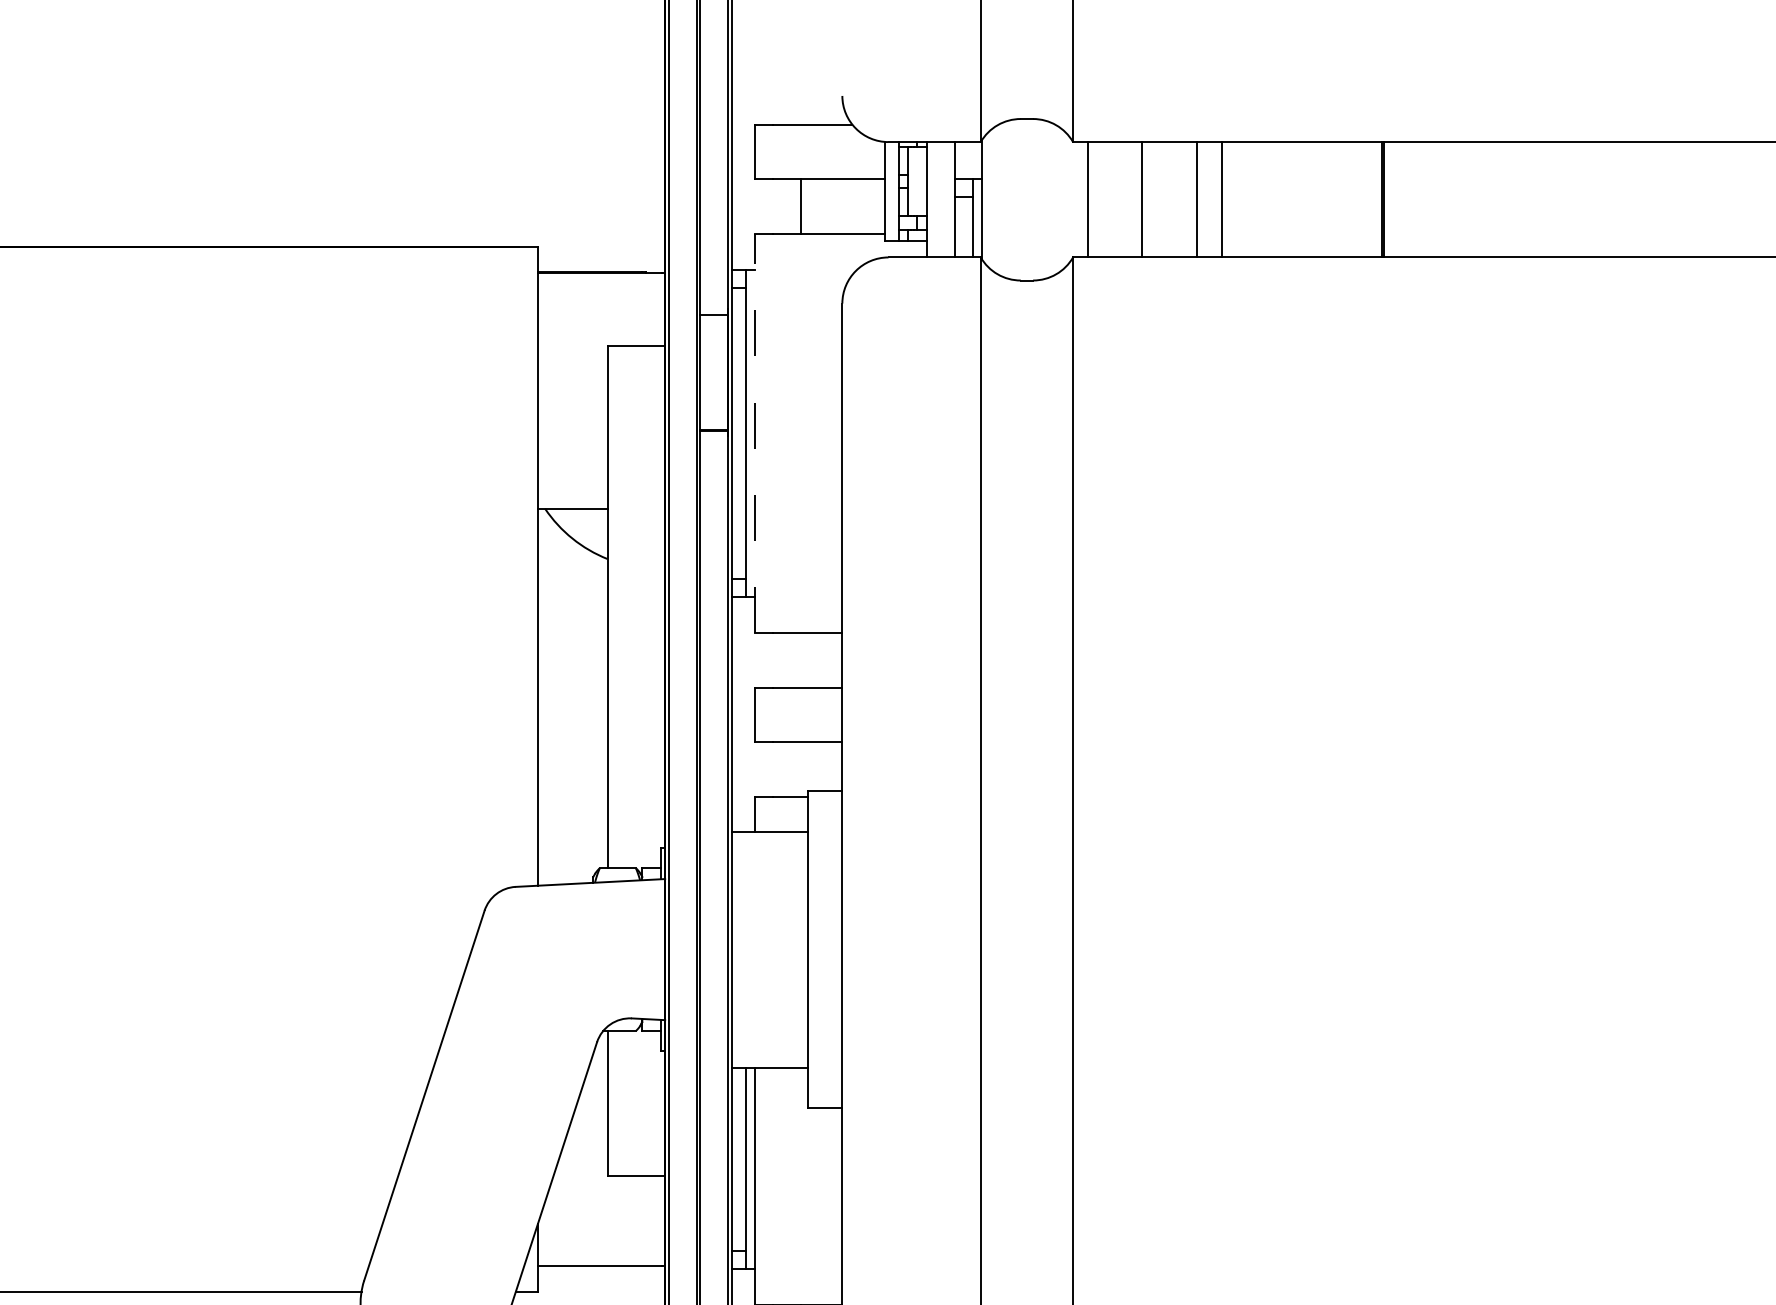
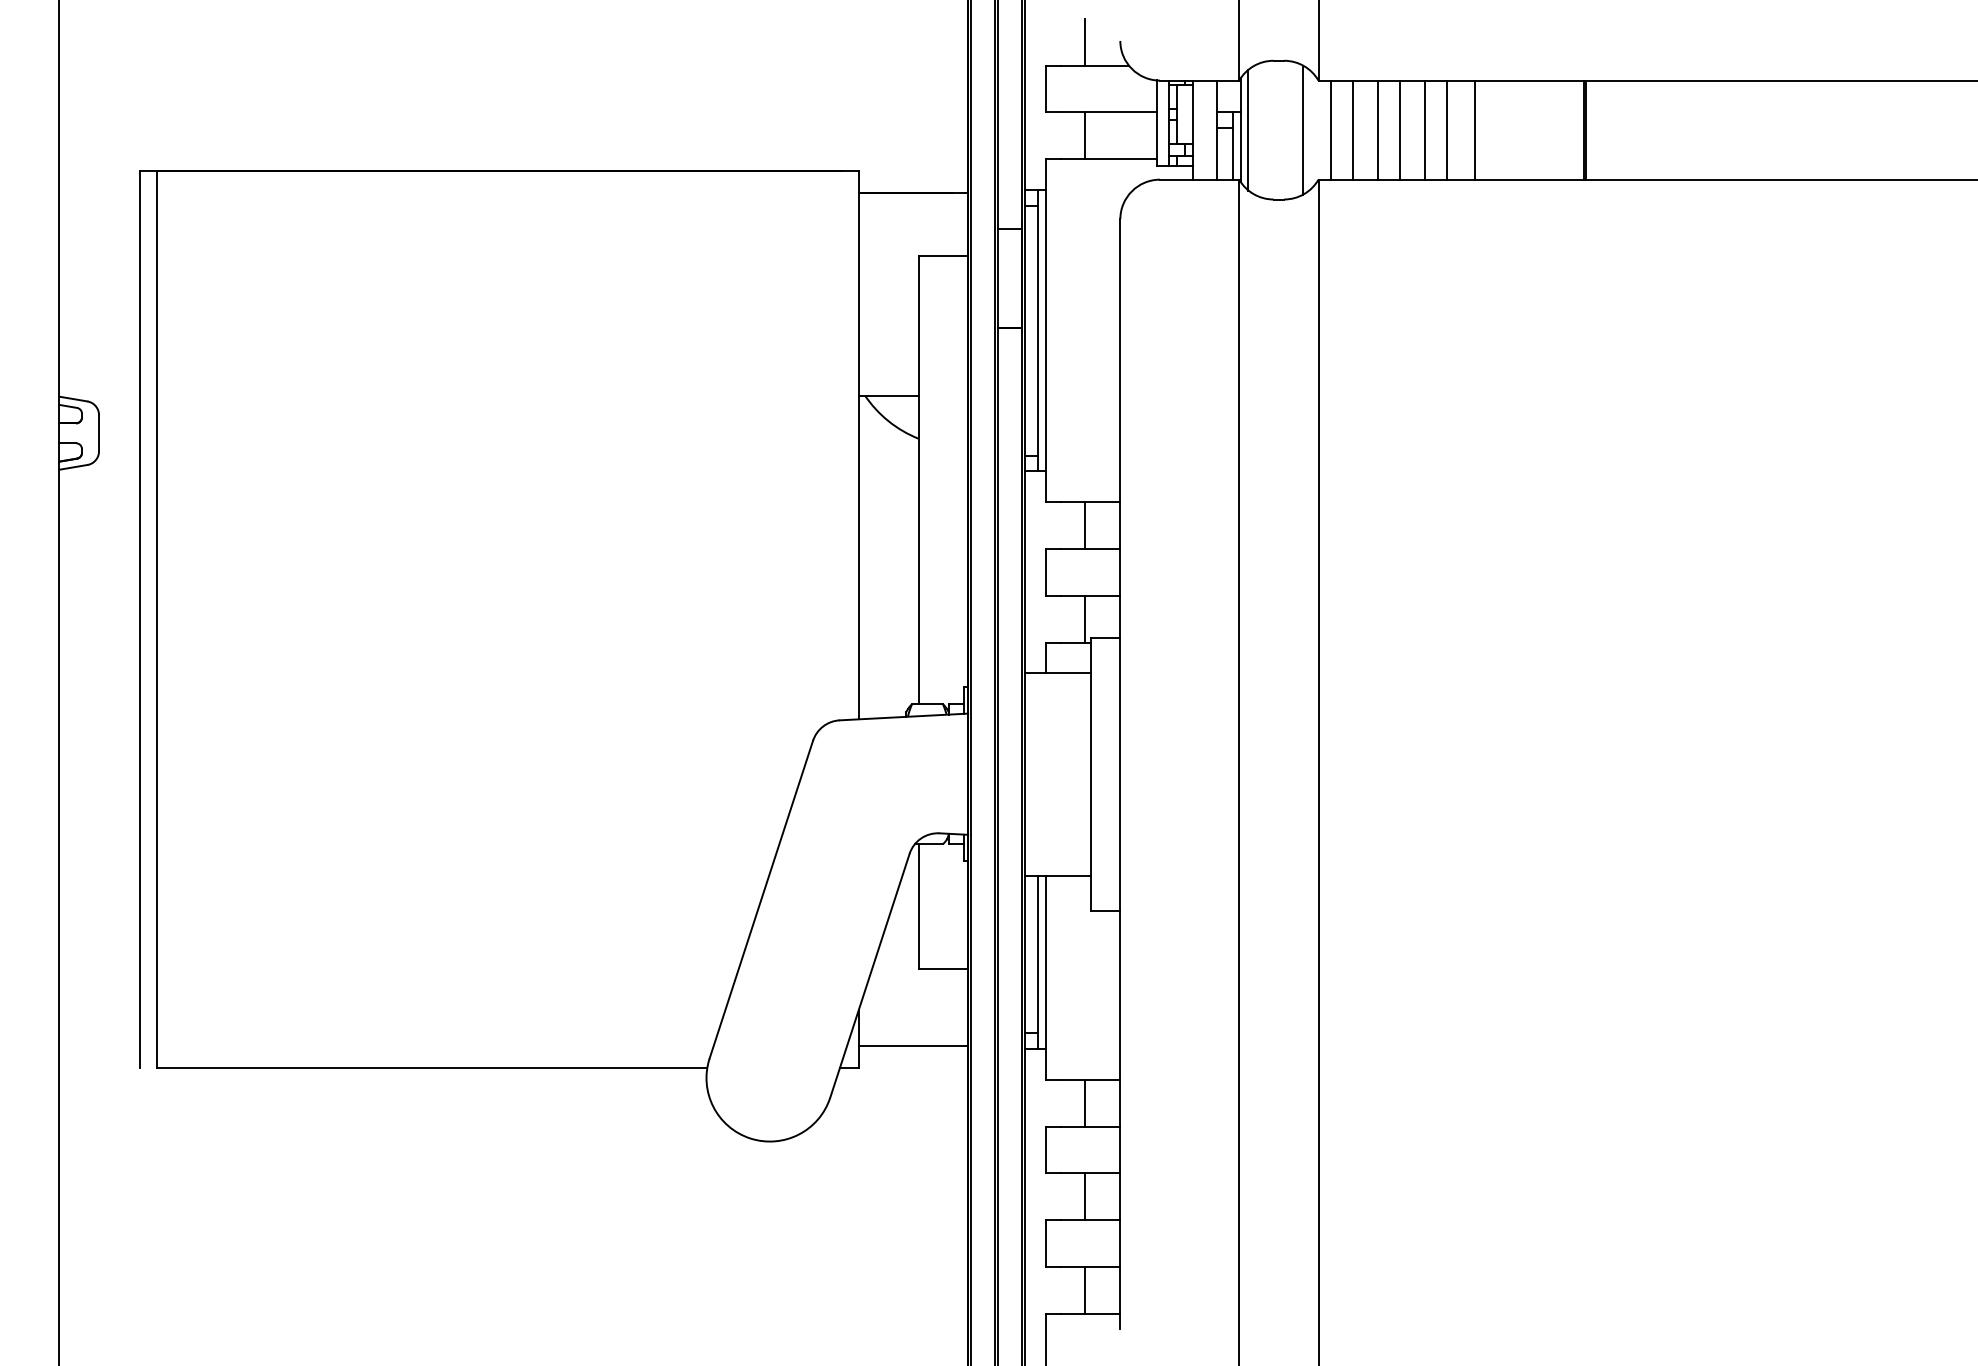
line: (800, 96) -> (1084, 41), added
line: (991, 199) -> (1248, 129), added
line: (1055, 199) -> (1303, 129), added
line: (1112, 199) -> (1352, 129), added
line: (1167, 199) -> (1399, 129), added
line: (1254, 199) -> (1474, 129), added
line: (755, 433) -> (1045, 330), dashed -> solid
line: (800, 660) -> (1084, 525), added
line: (800, 769) -> (1084, 619), added

